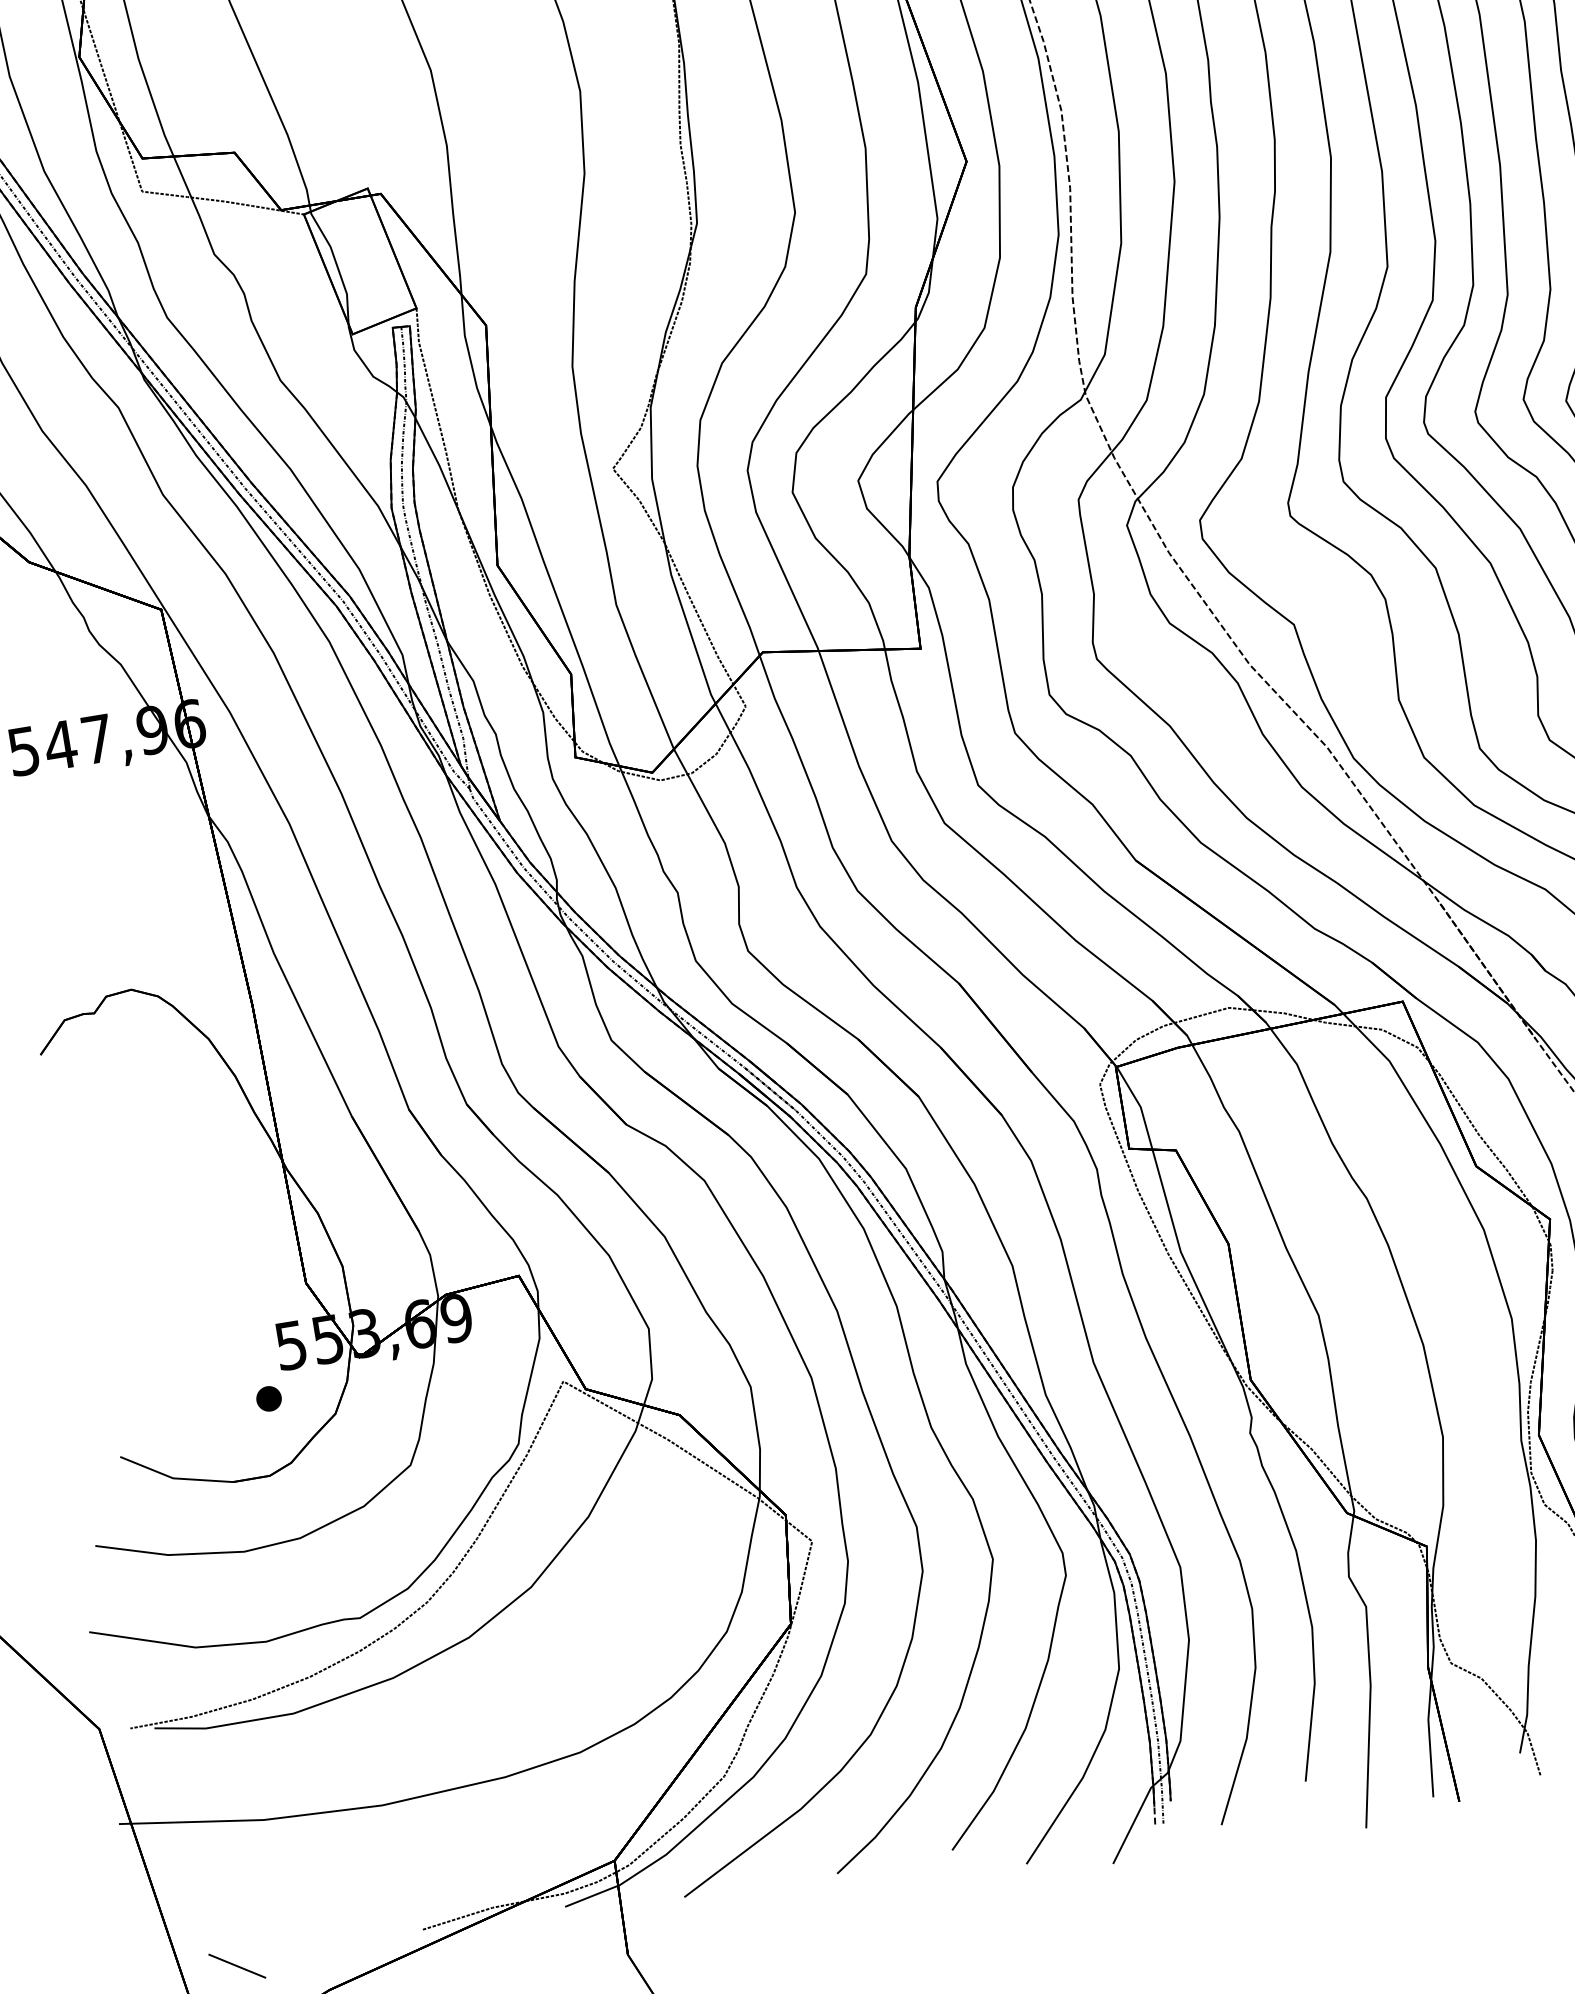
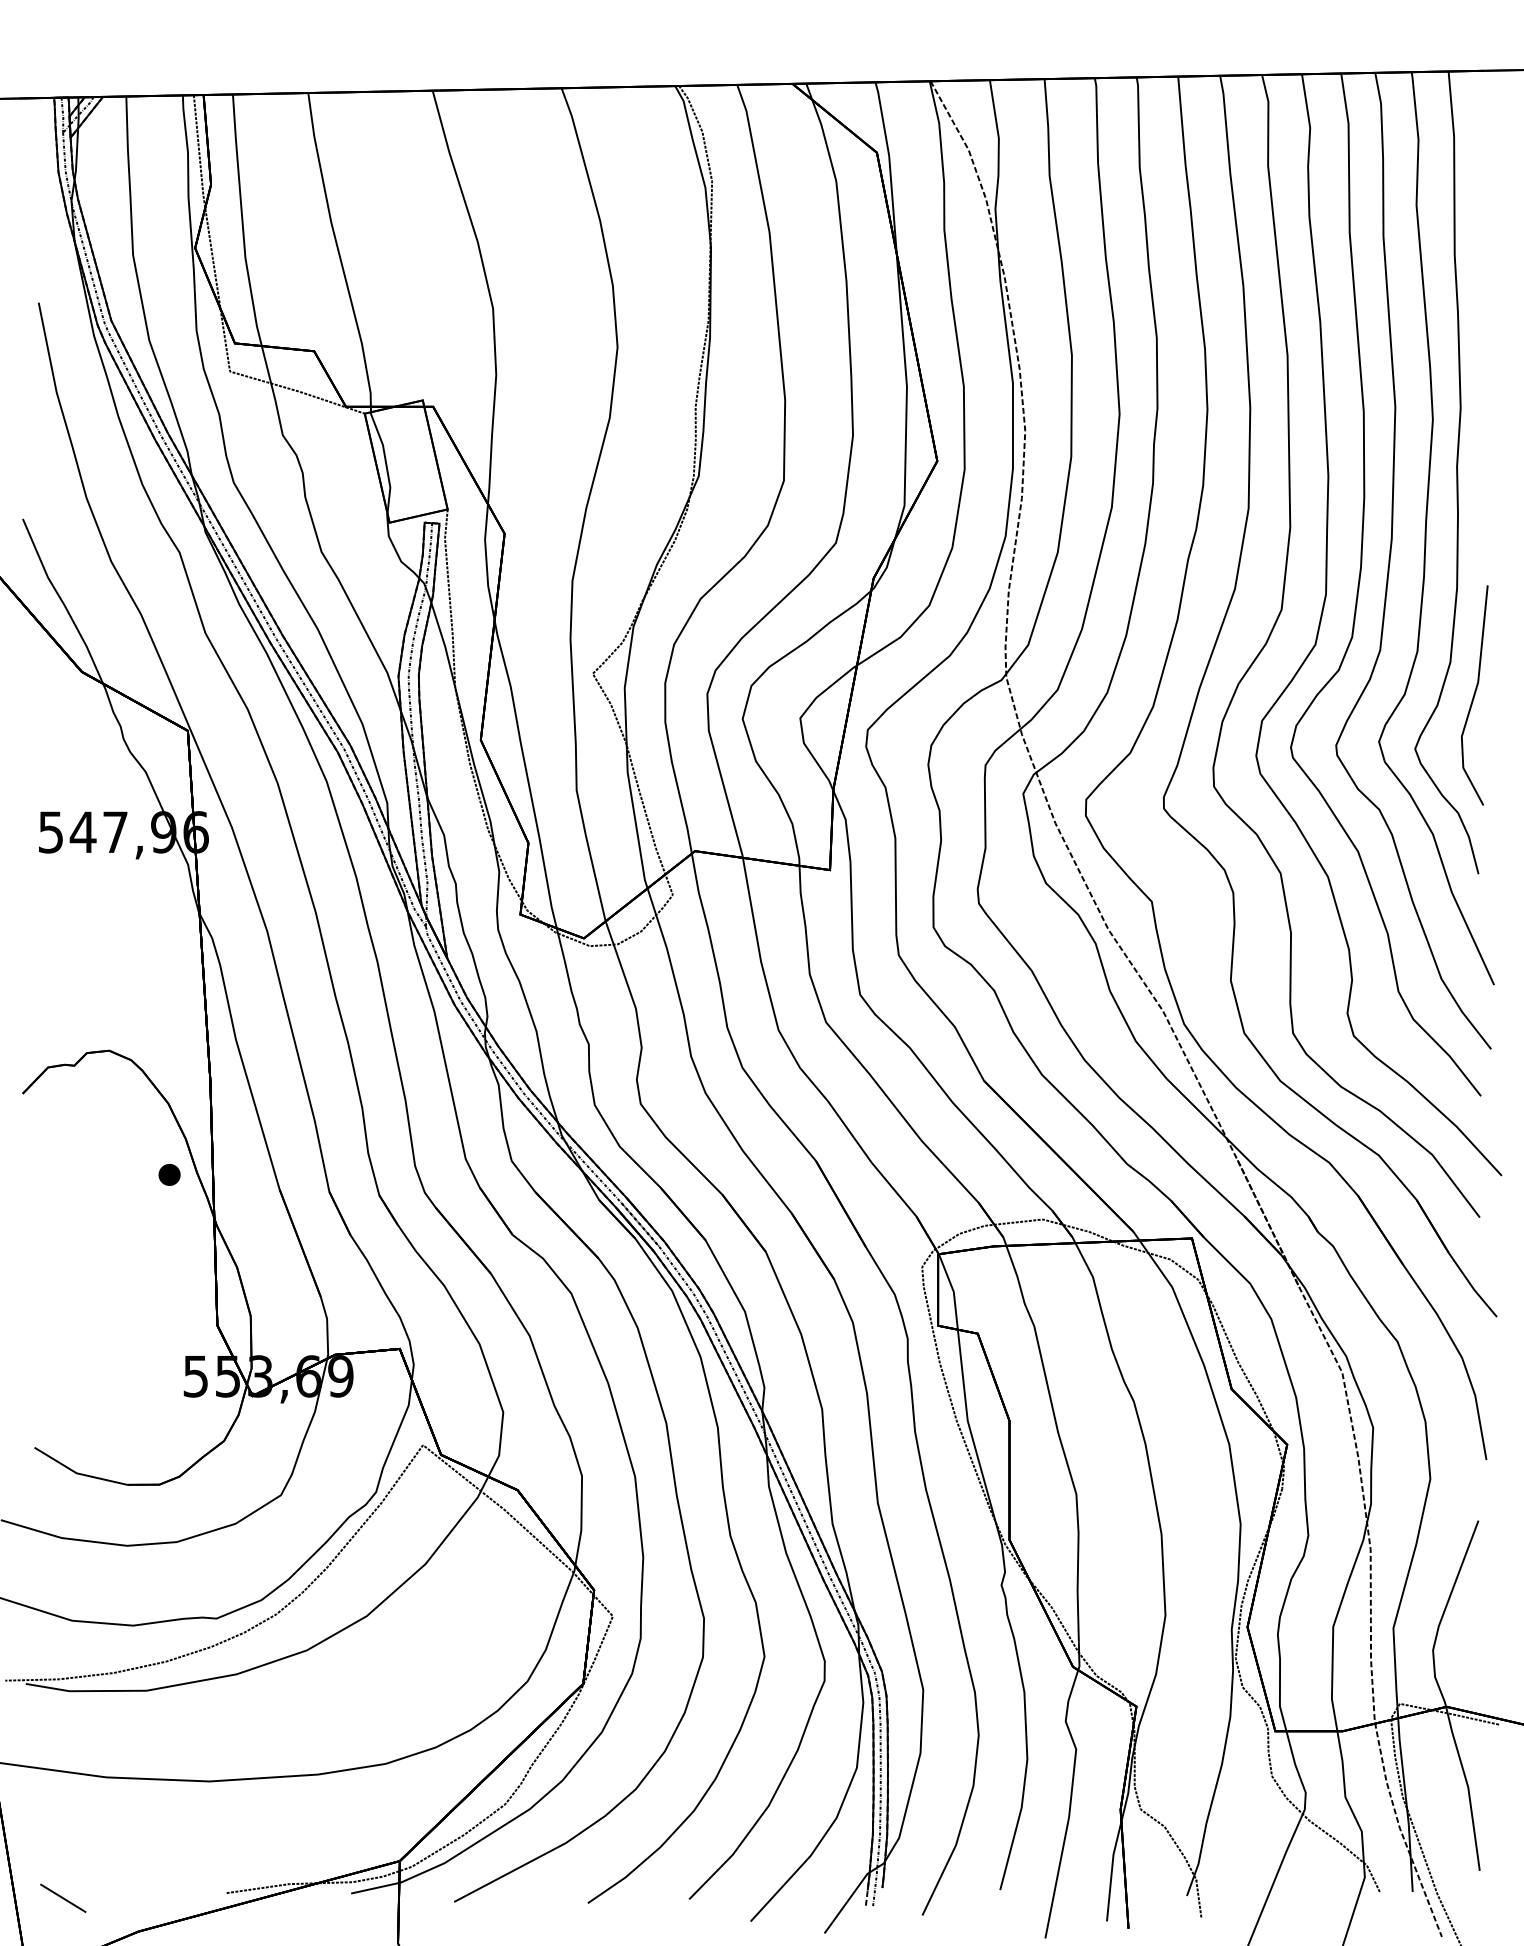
part: (268, 1398) -> (169, 1174), moved

